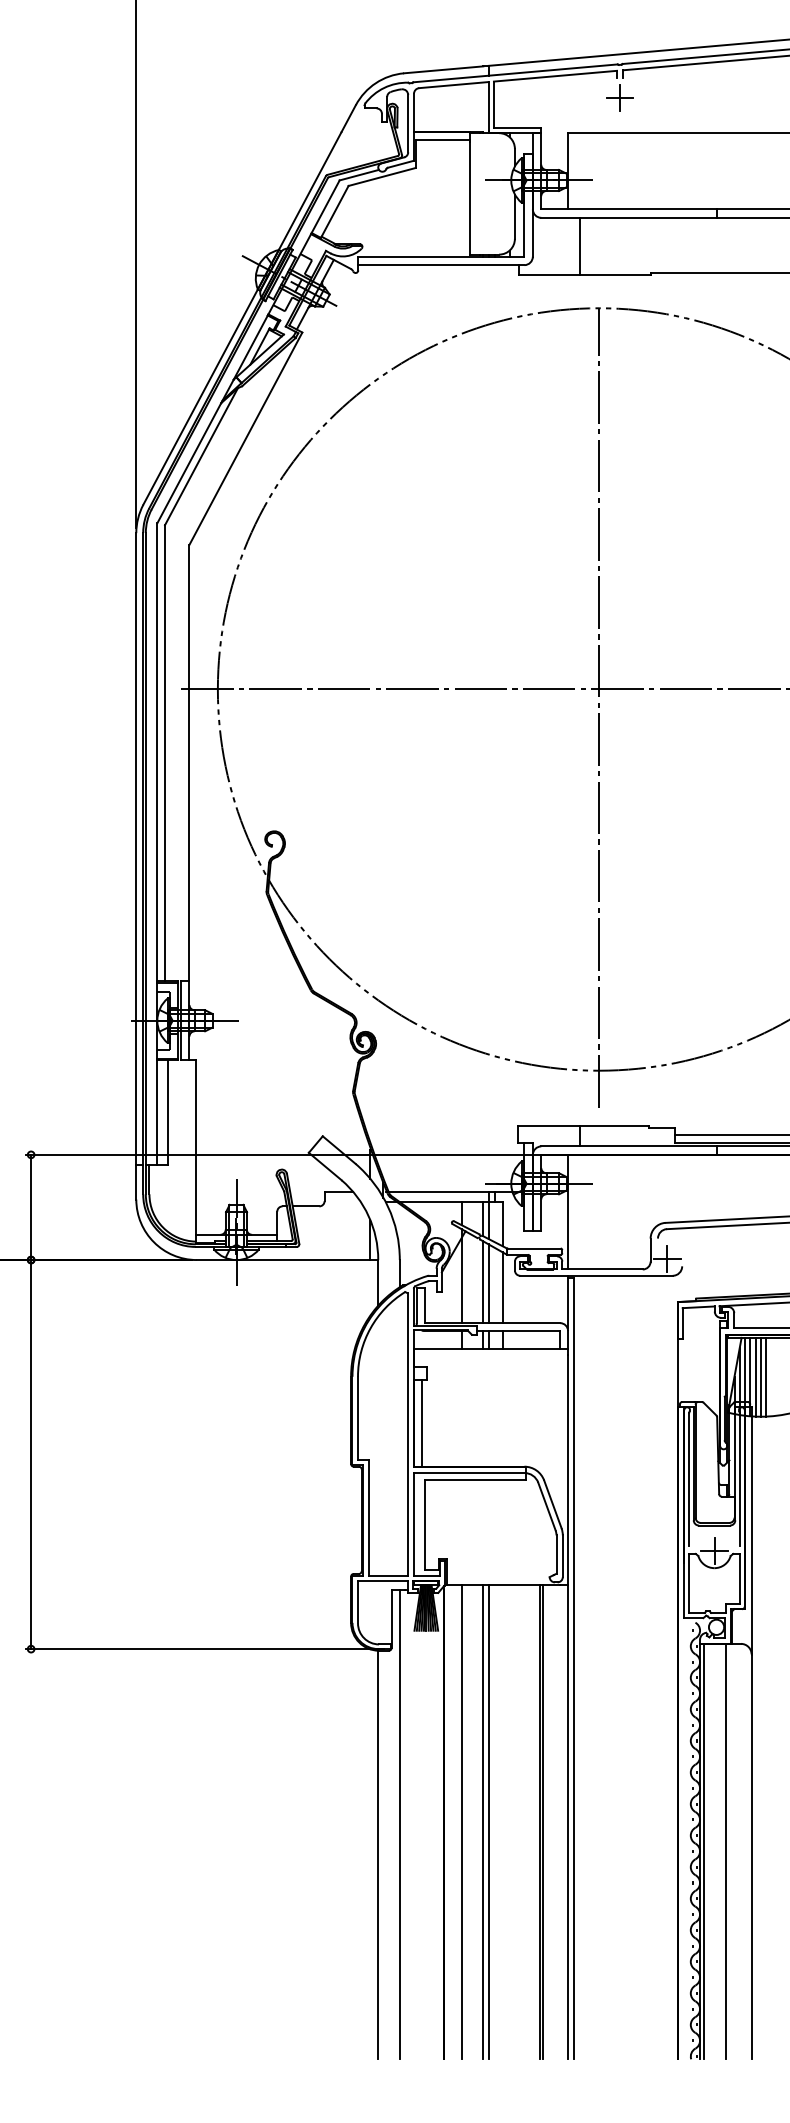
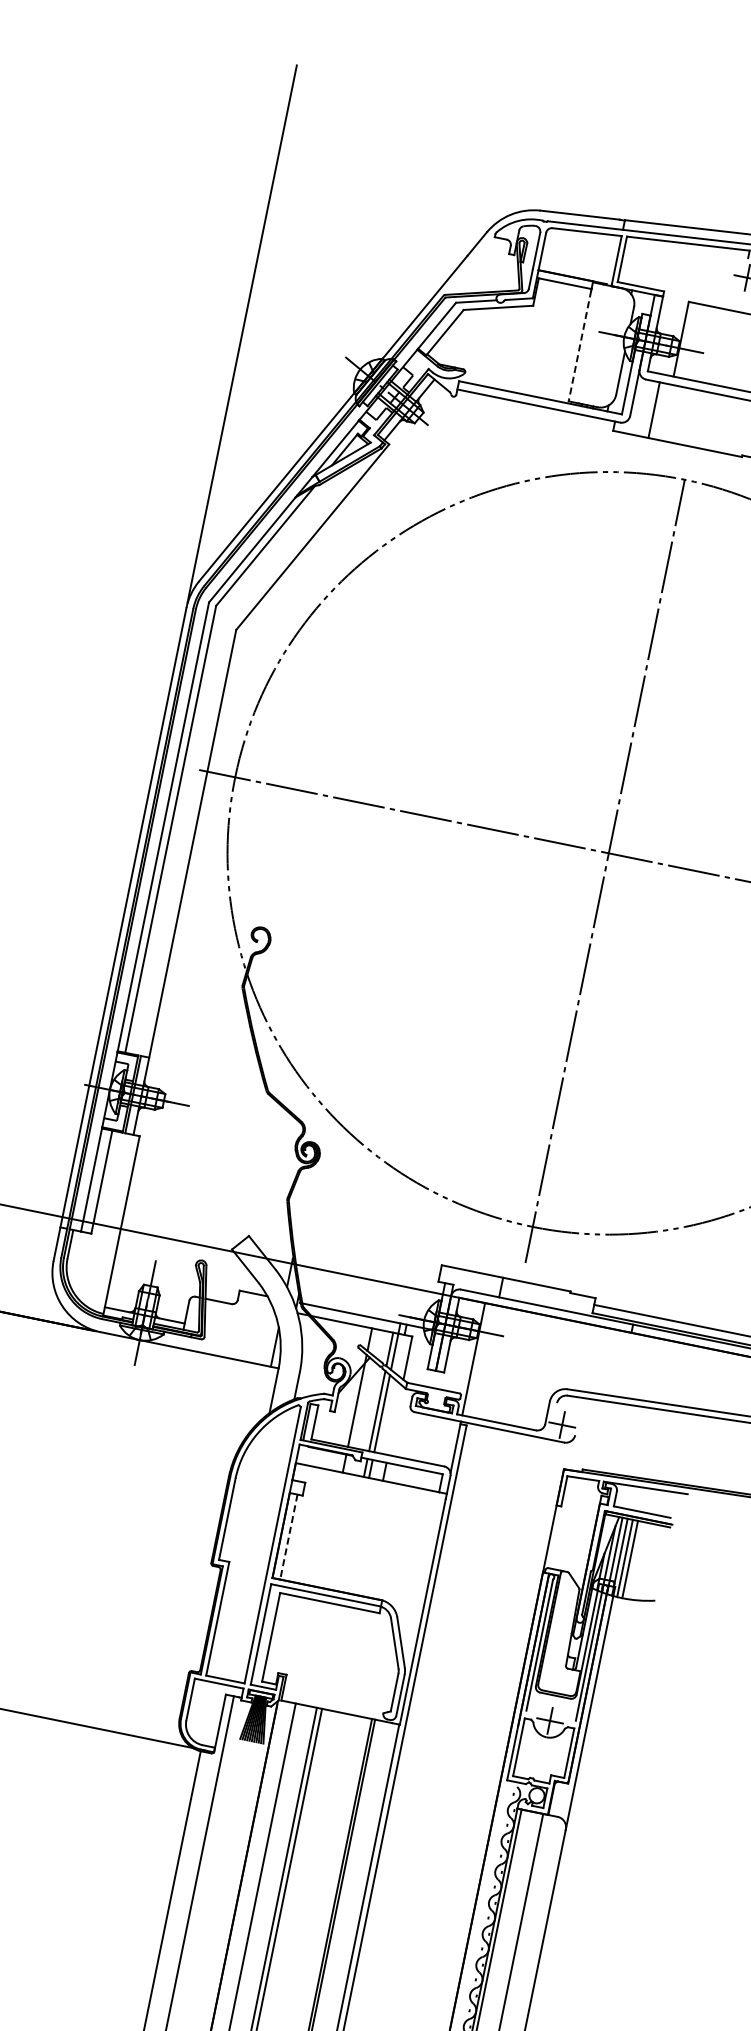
line: (469, 198) -> (579, 346), solid -> dashed
line: (580, 245) -> (654, 409), moved
line: (502, 1287) -> (394, 1420), removed
line: (766, 1376) -> (635, 1559), removed
line: (421, 1423) -> (288, 1537), solid -> dashed

